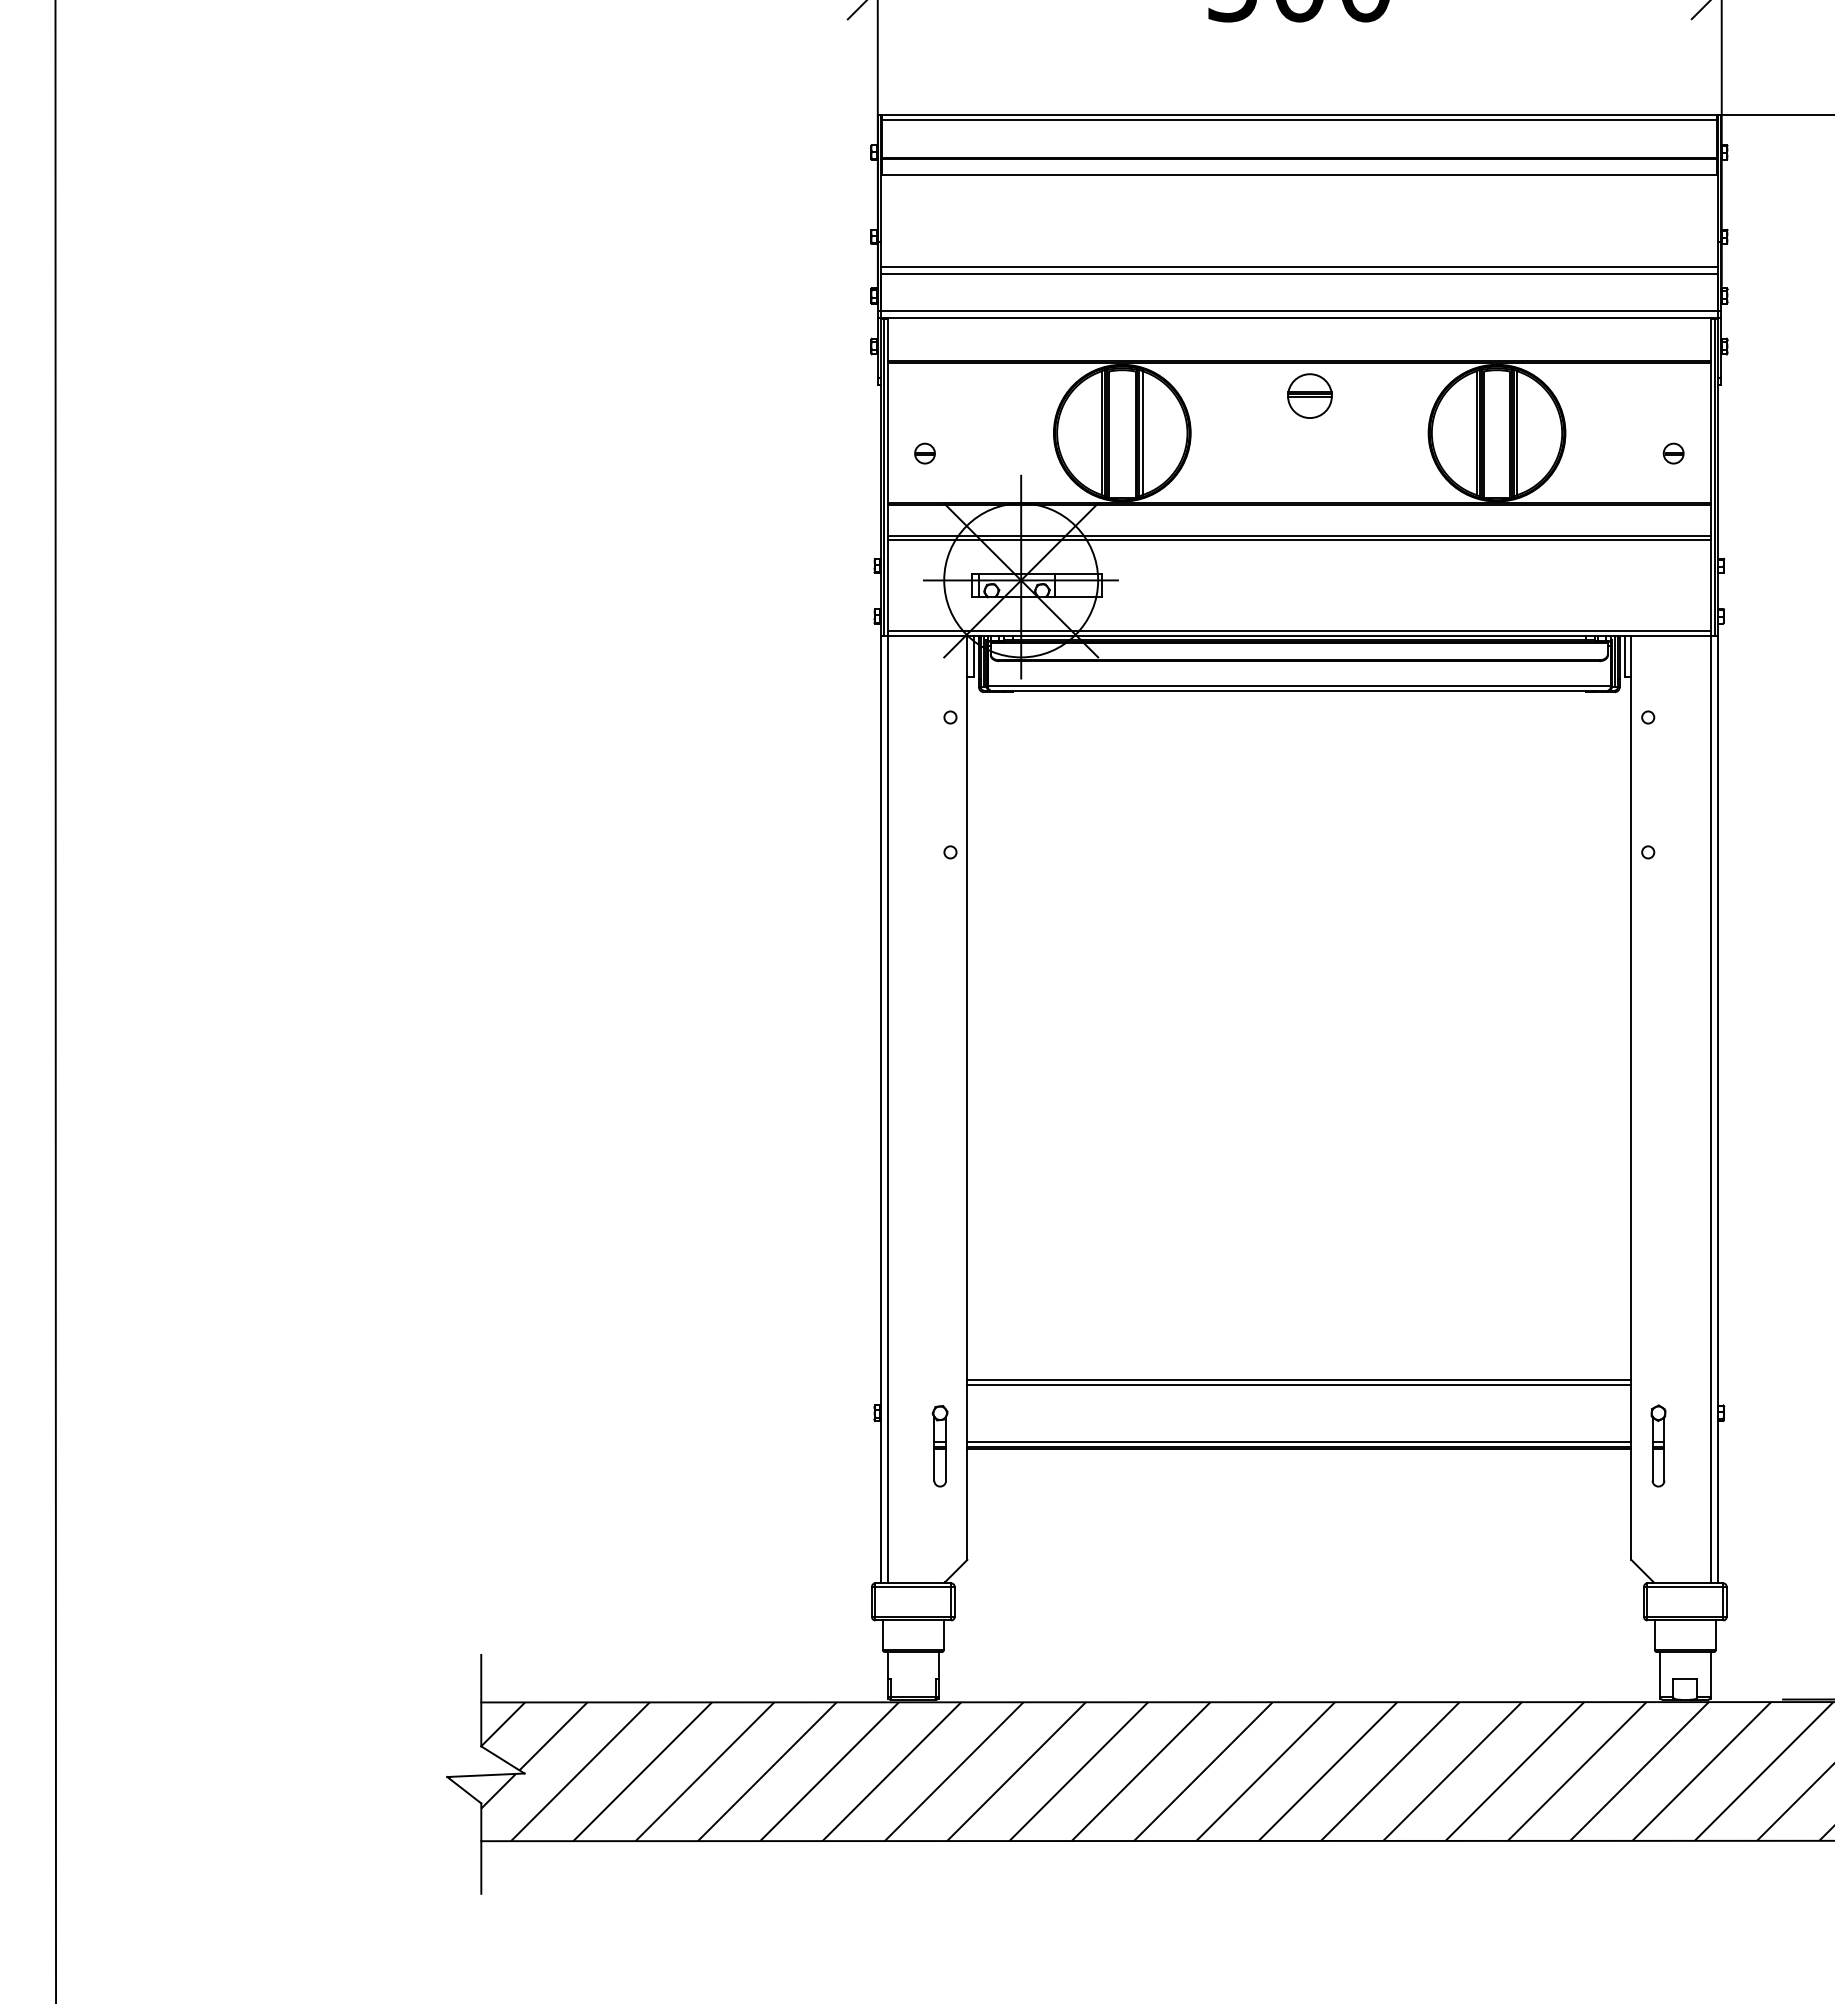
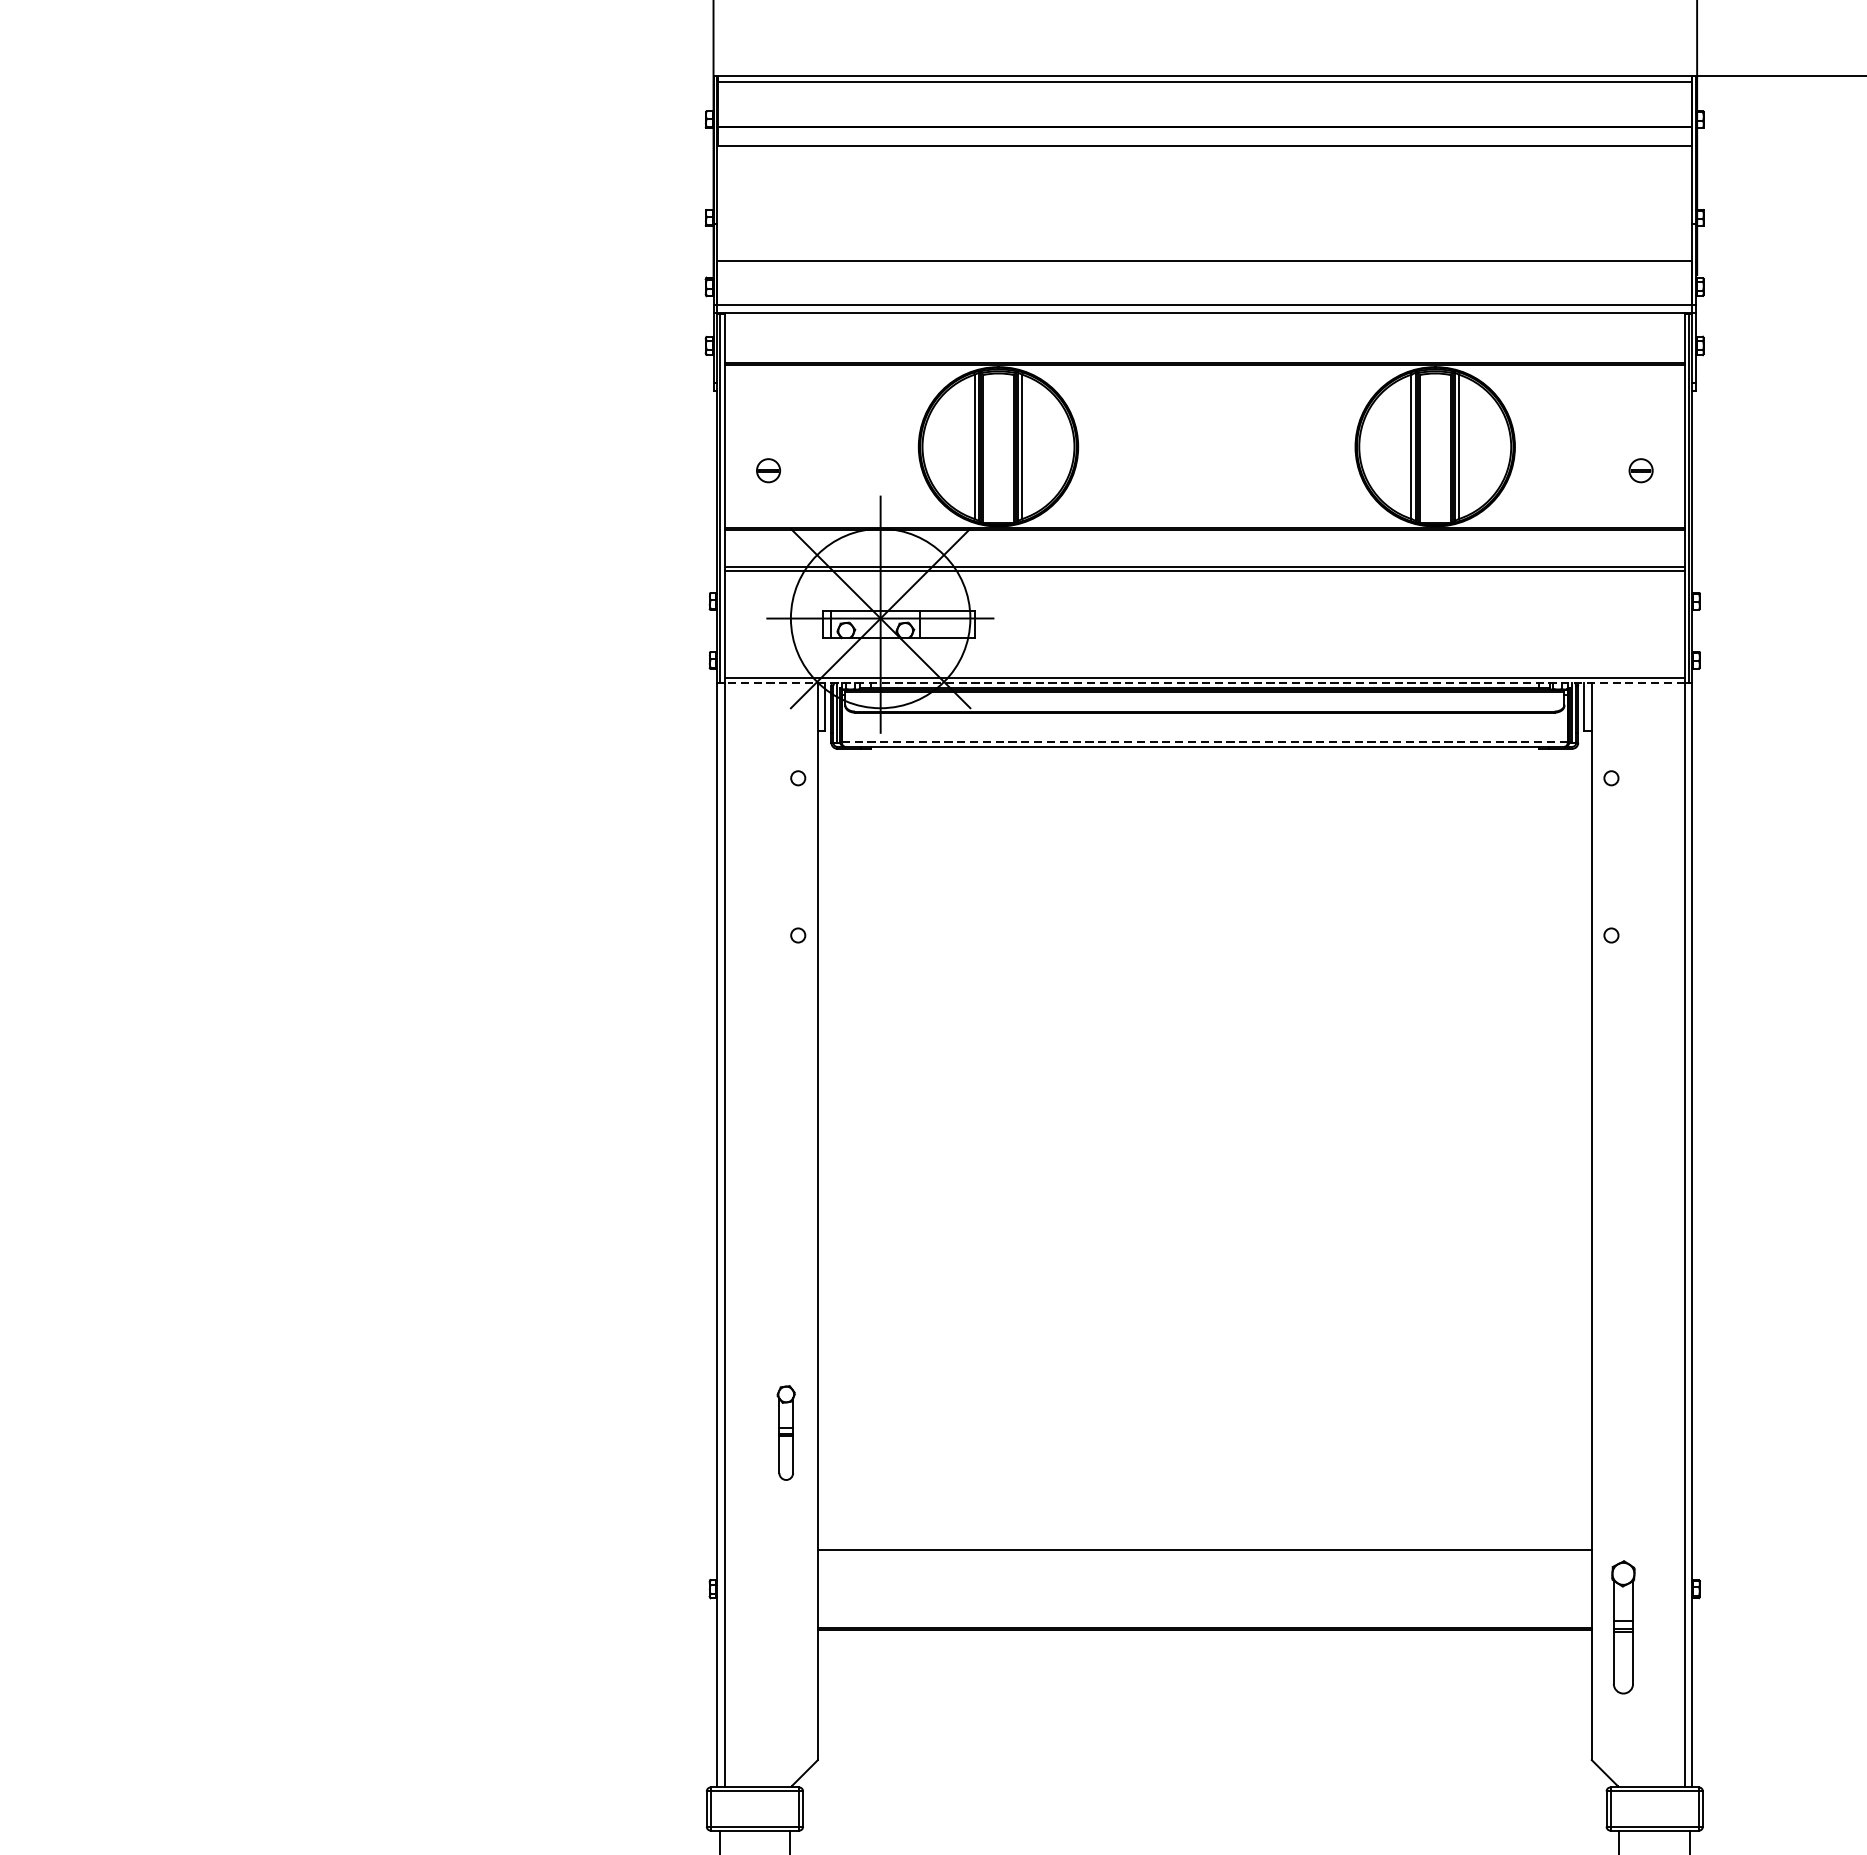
line: (1299, 267) -> (1205, 253), removed
part: (1309, 395) -> (1216, 402), removed
line: (1299, 635) -> (1205, 682), solid -> dashed
line: (1299, 686) -> (1205, 742), solid -> dashed
line: (1299, 1384) -> (1205, 1555), removed
line: (1299, 1441) -> (1205, 1622), removed
part: (1658, 1445) -> (1623, 1626), size x1.4
part: (939, 1446) -> (785, 1433), moved

